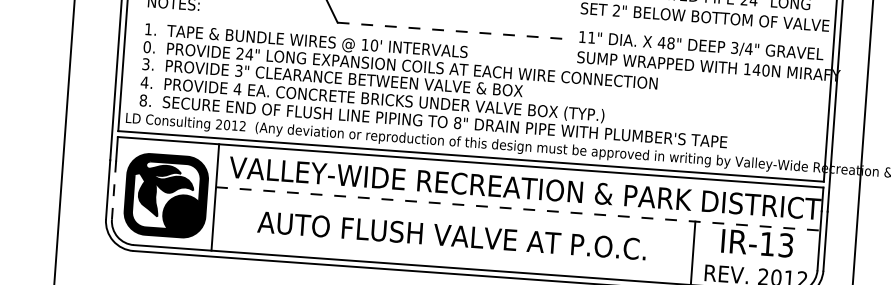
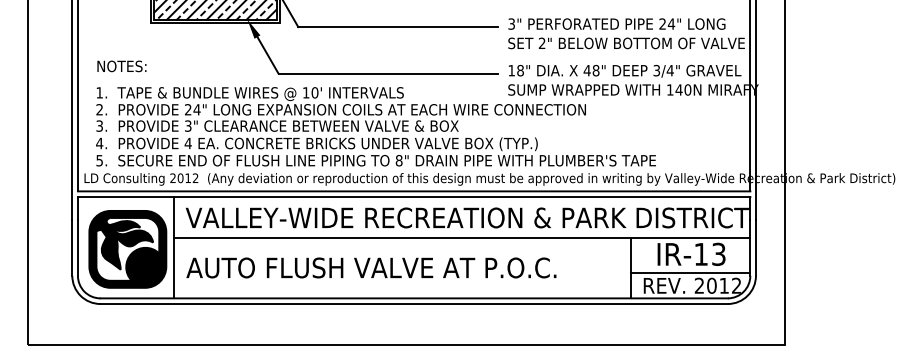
line: (453, 30) -> (388, 73), dashed -> solid
text: (591, 37) -> (520, 70), 11" -> 18"
text: (147, 46) -> (99, 109), 0. -> 2.
text: (143, 100) -> (99, 160), 8. -> 5.
line: (113, 191) -> (77, 248), dashed -> solid
line: (518, 208) -> (462, 237), dashed -> solid
text: (452, 235) -> (371, 267), moved
line: (754, 262) -> (690, 272), added

